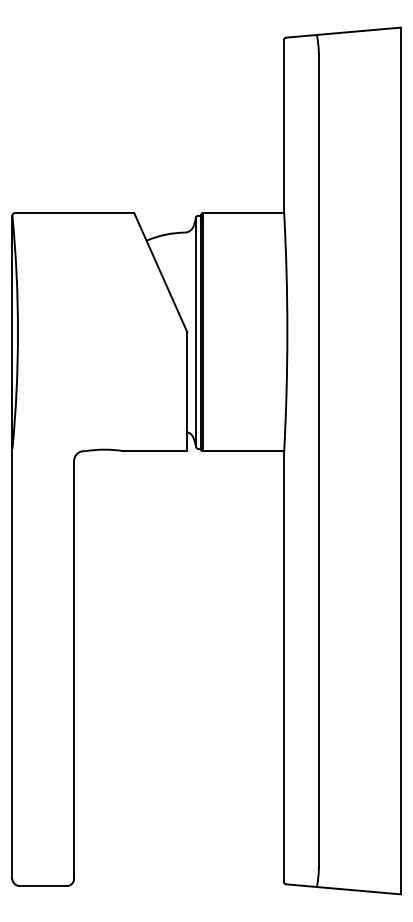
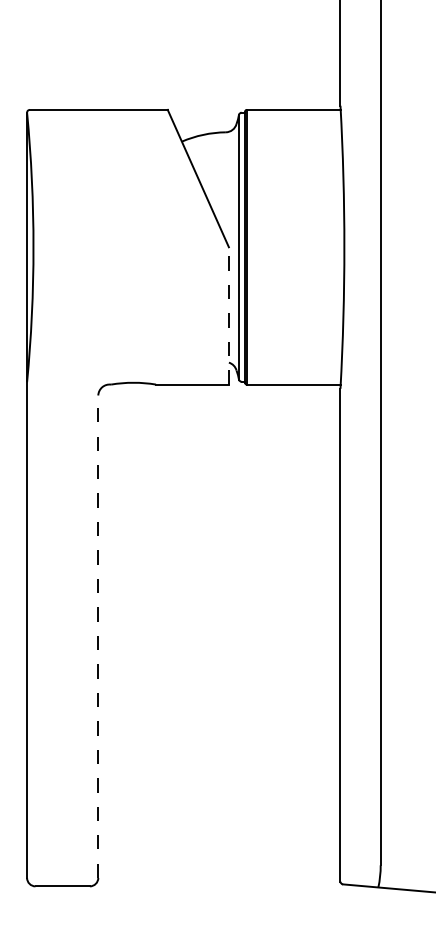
line: (187, 391) -> (229, 315), solid -> dashed
line: (74, 669) -> (98, 636), solid -> dashed

